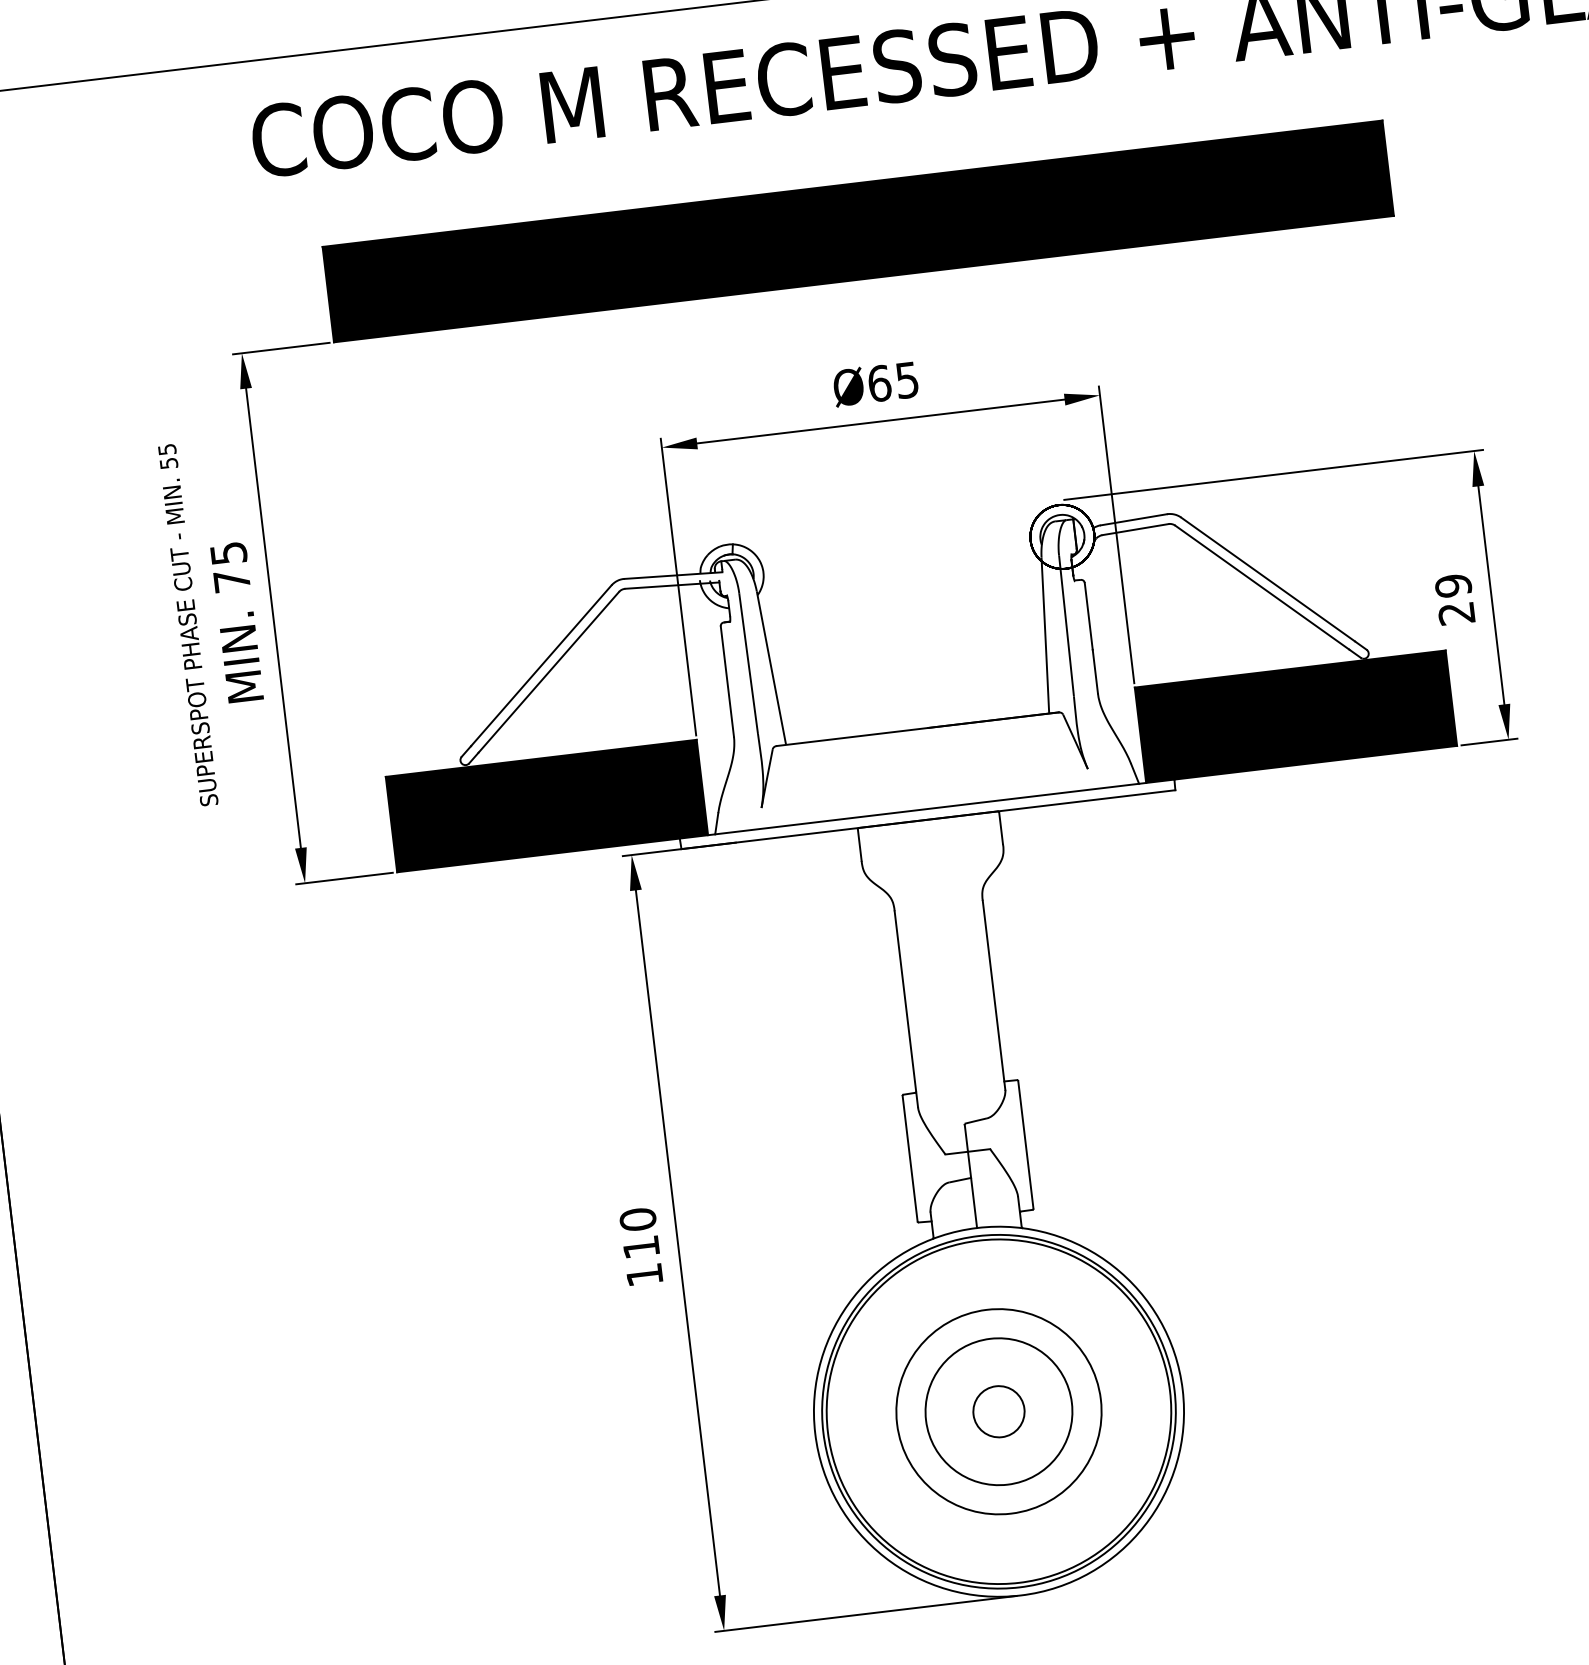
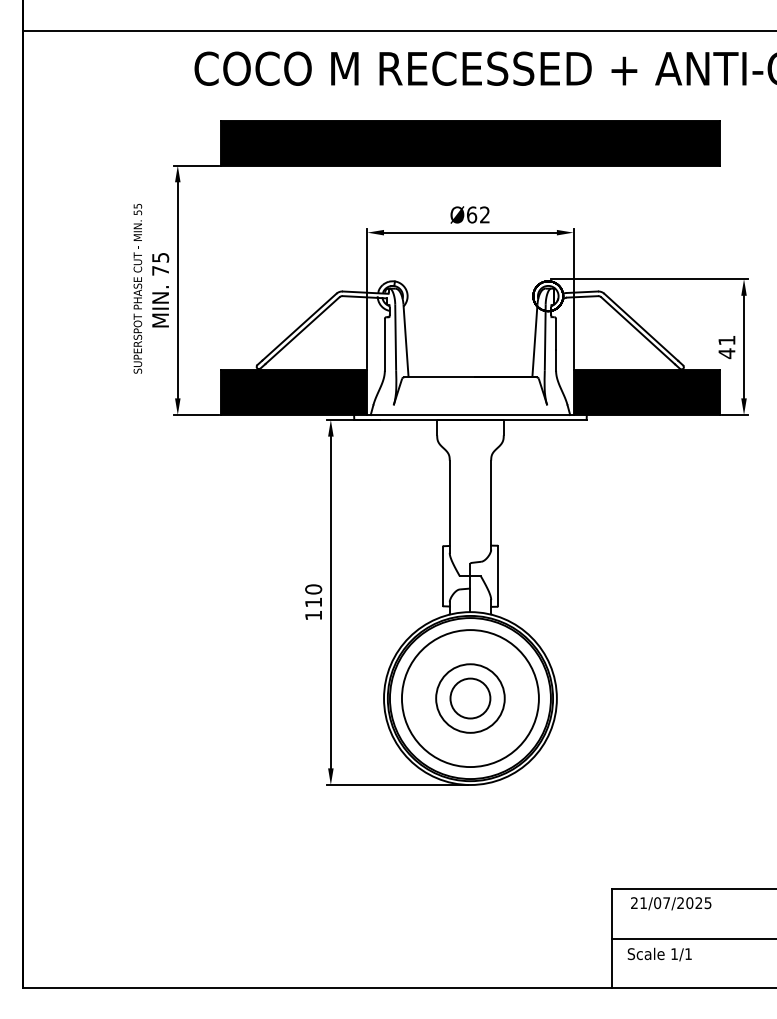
text: (906, 379) -> (484, 214), Ø65 -> Ø62
text: (1454, 600) -> (726, 347), 29 -> 41
circle: (996, 1411) -> (469, 698), size x1.43
circle: (999, 1411) -> (470, 698), size x1.67

